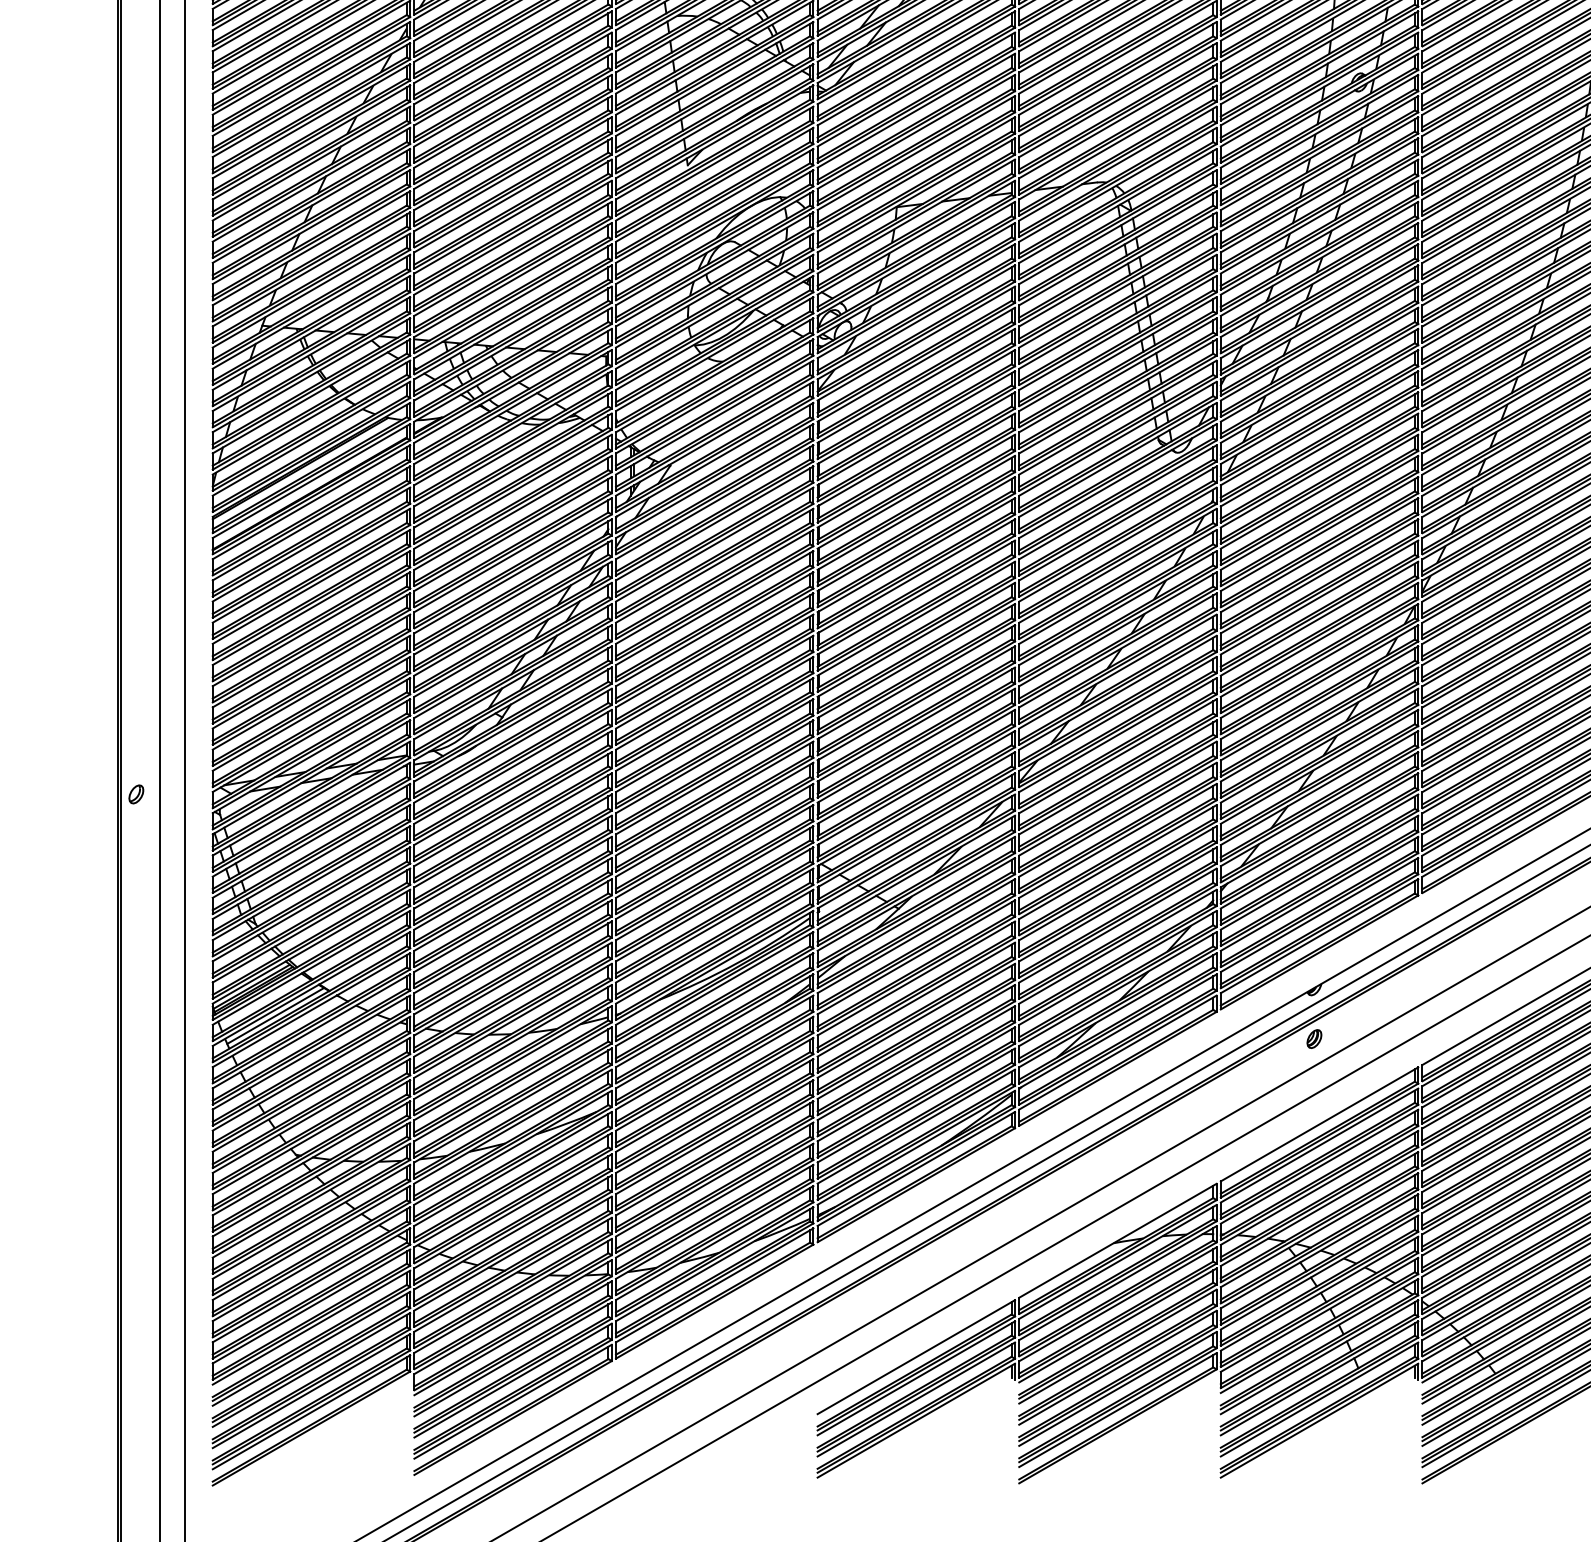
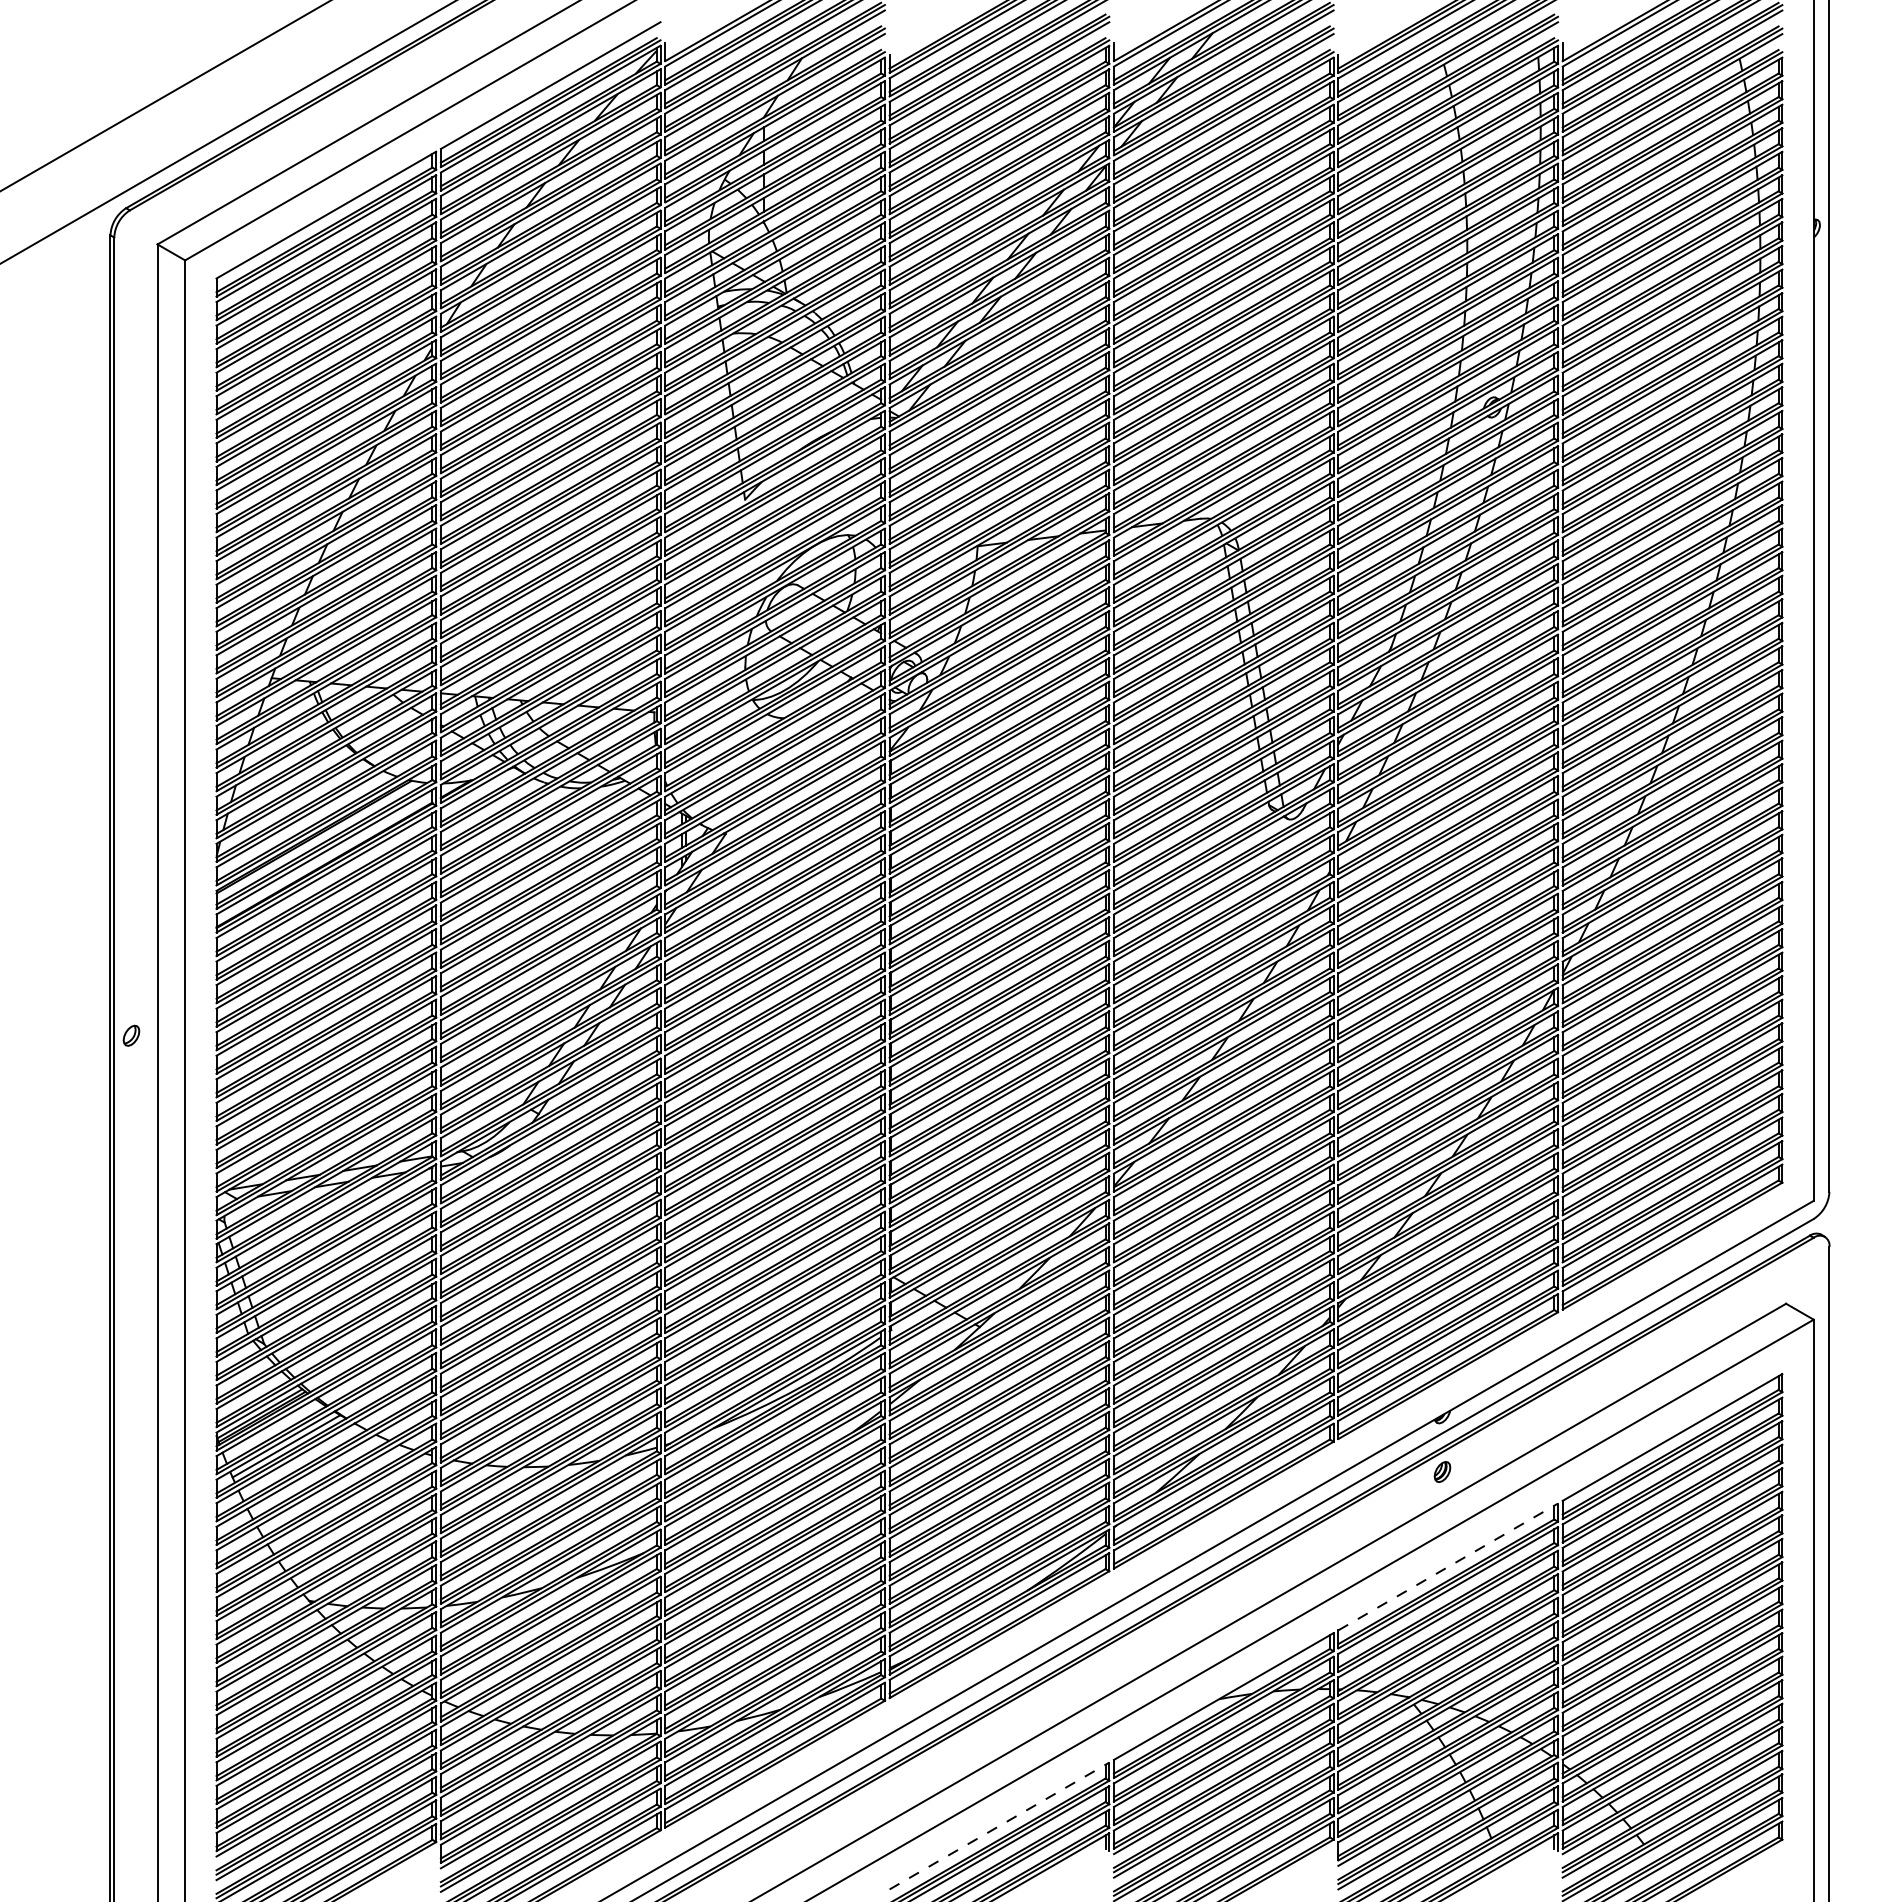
part: (136, 794) -> (131, 1035), moved
line: (1319, 1123) -> (1448, 1566), solid -> dashed
line: (916, 1357) -> (999, 1826), solid -> dashed

